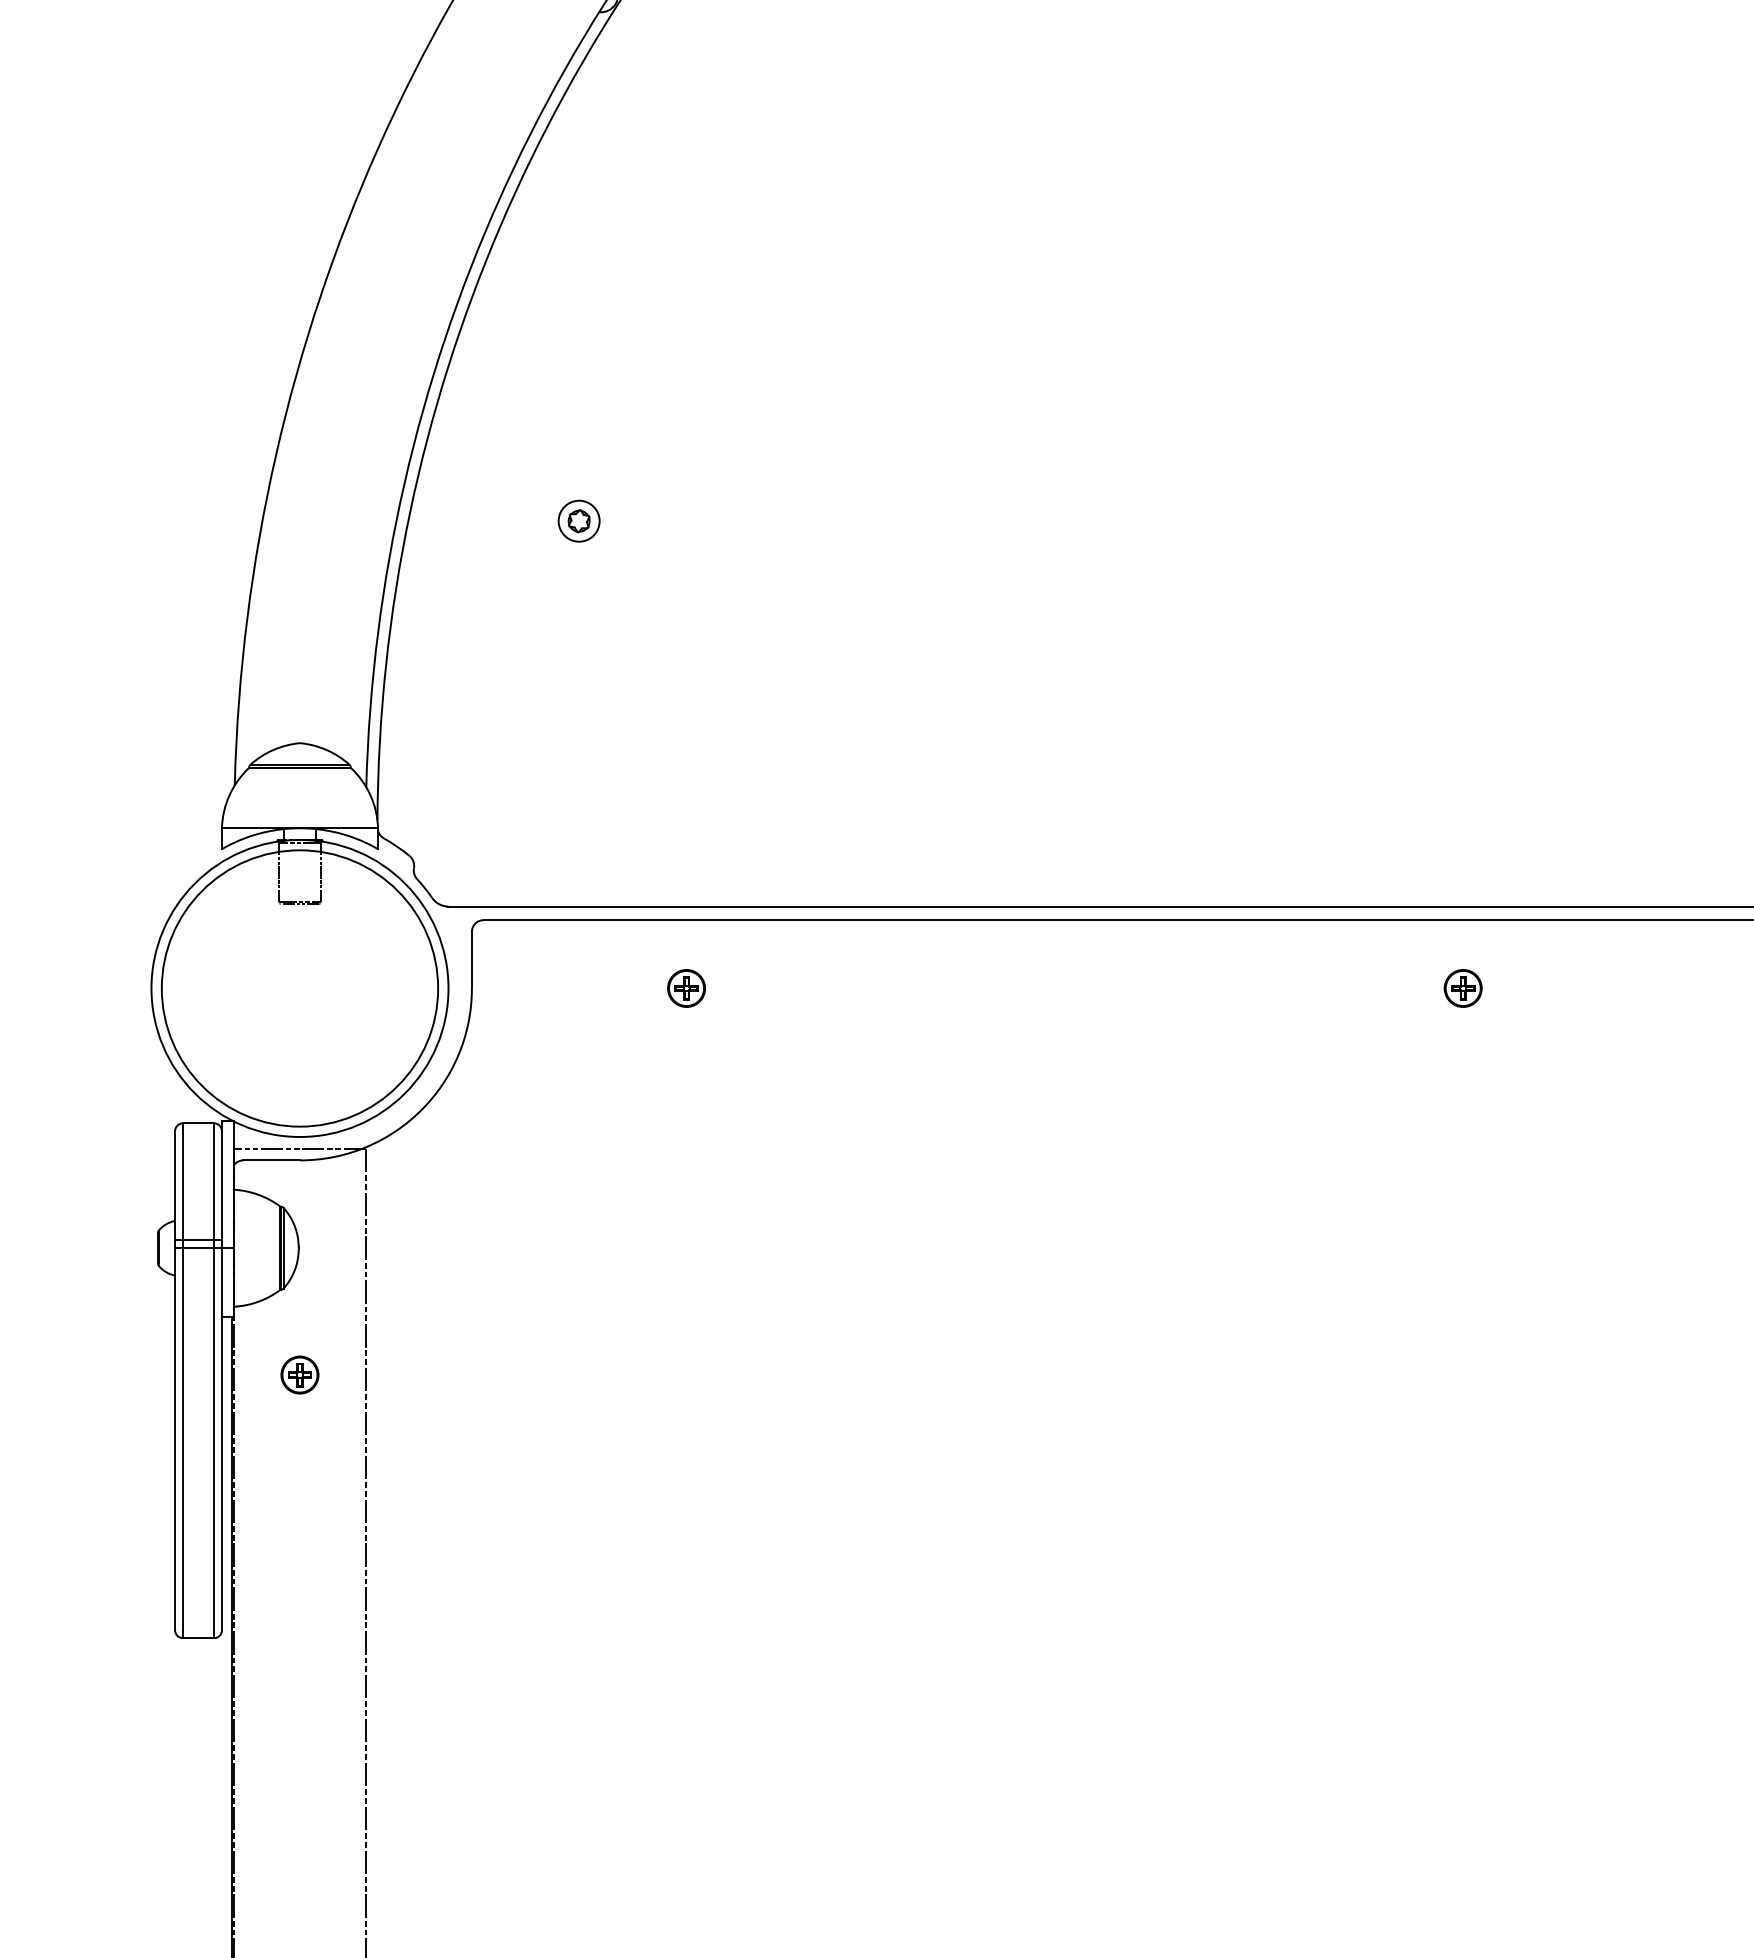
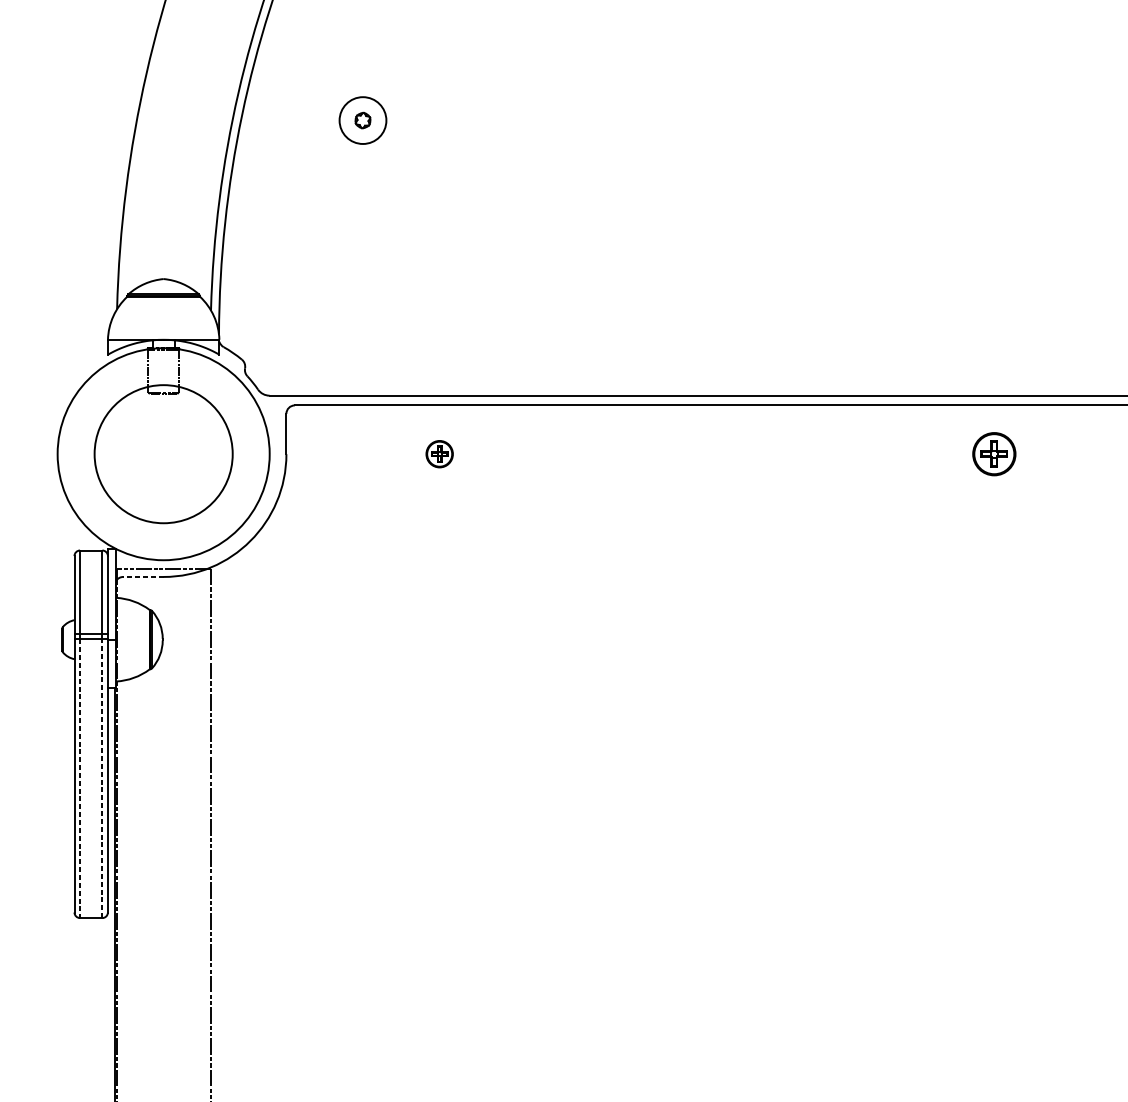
circle: (578, 520) -> (362, 120), size x1.6
circle: (299, 988) -> (163, 454), size x0.7
part: (1462, 988) -> (993, 454), size x1.6
line: (271, 1160) -> (143, 577), solid -> dashed
part: (299, 1374) -> (163, 729), removed
line: (214, 1442) -> (102, 778), solid -> dashed
line: (182, 1443) -> (79, 779), solid -> dashed

